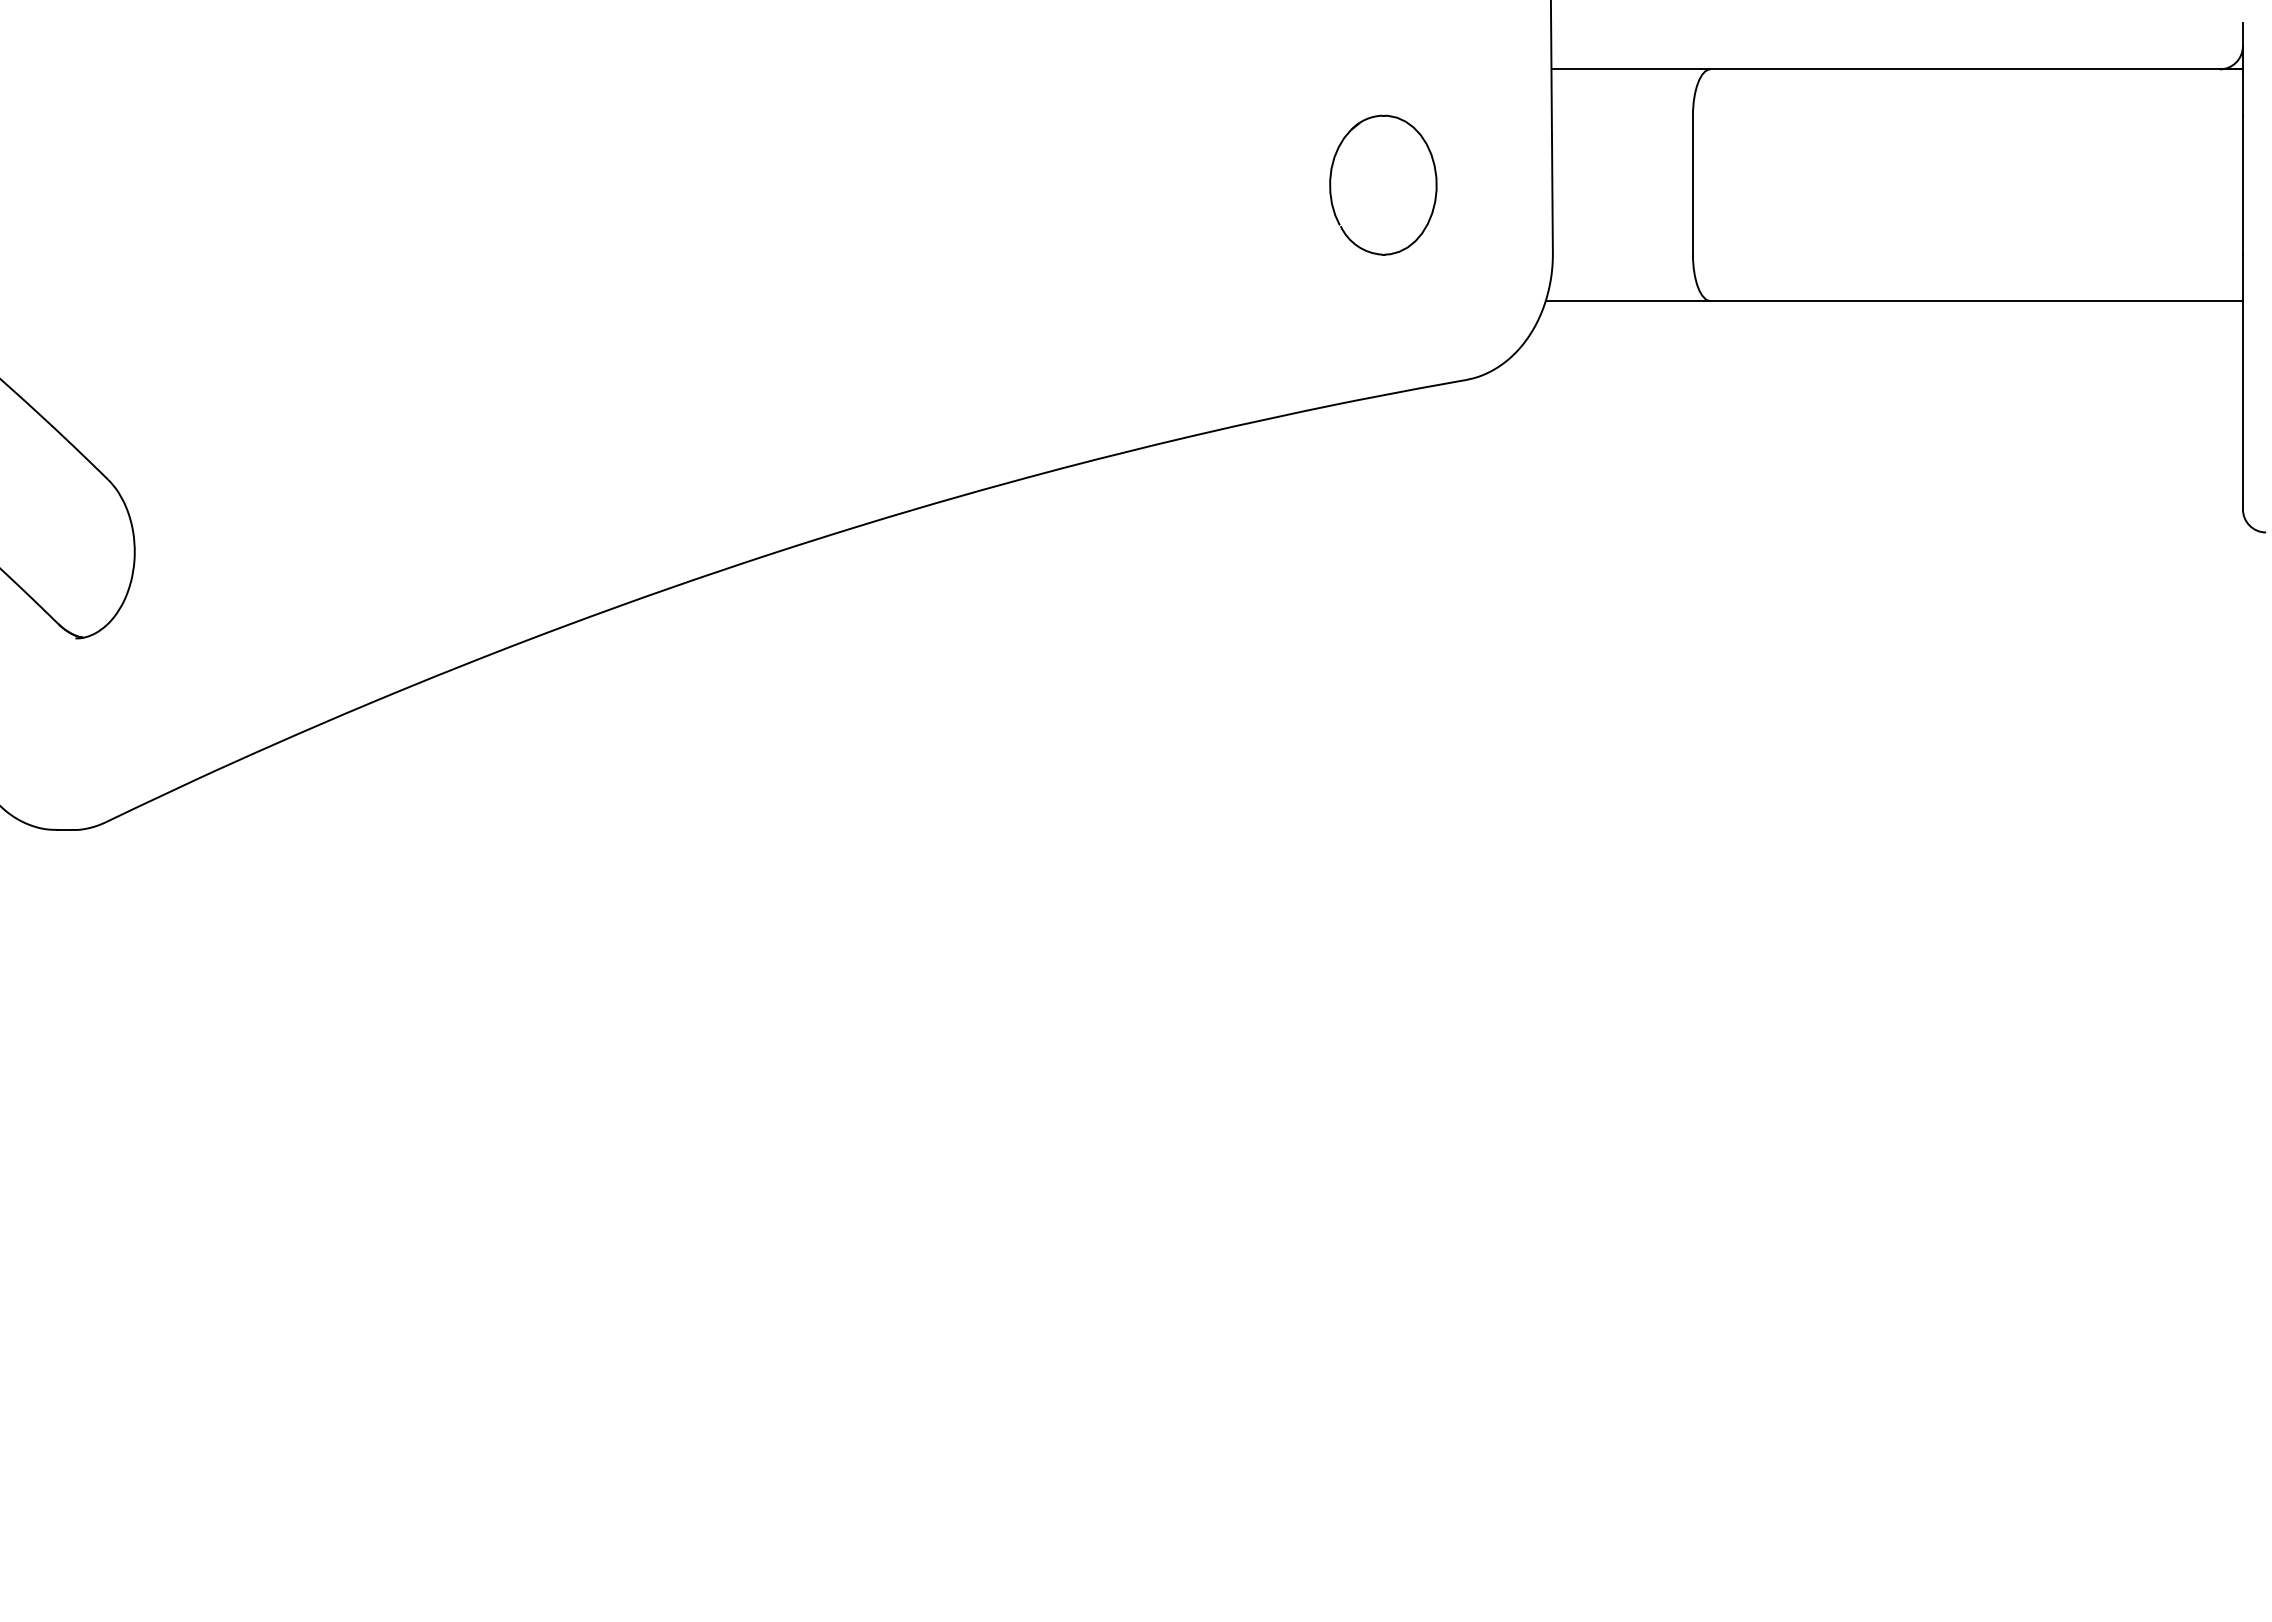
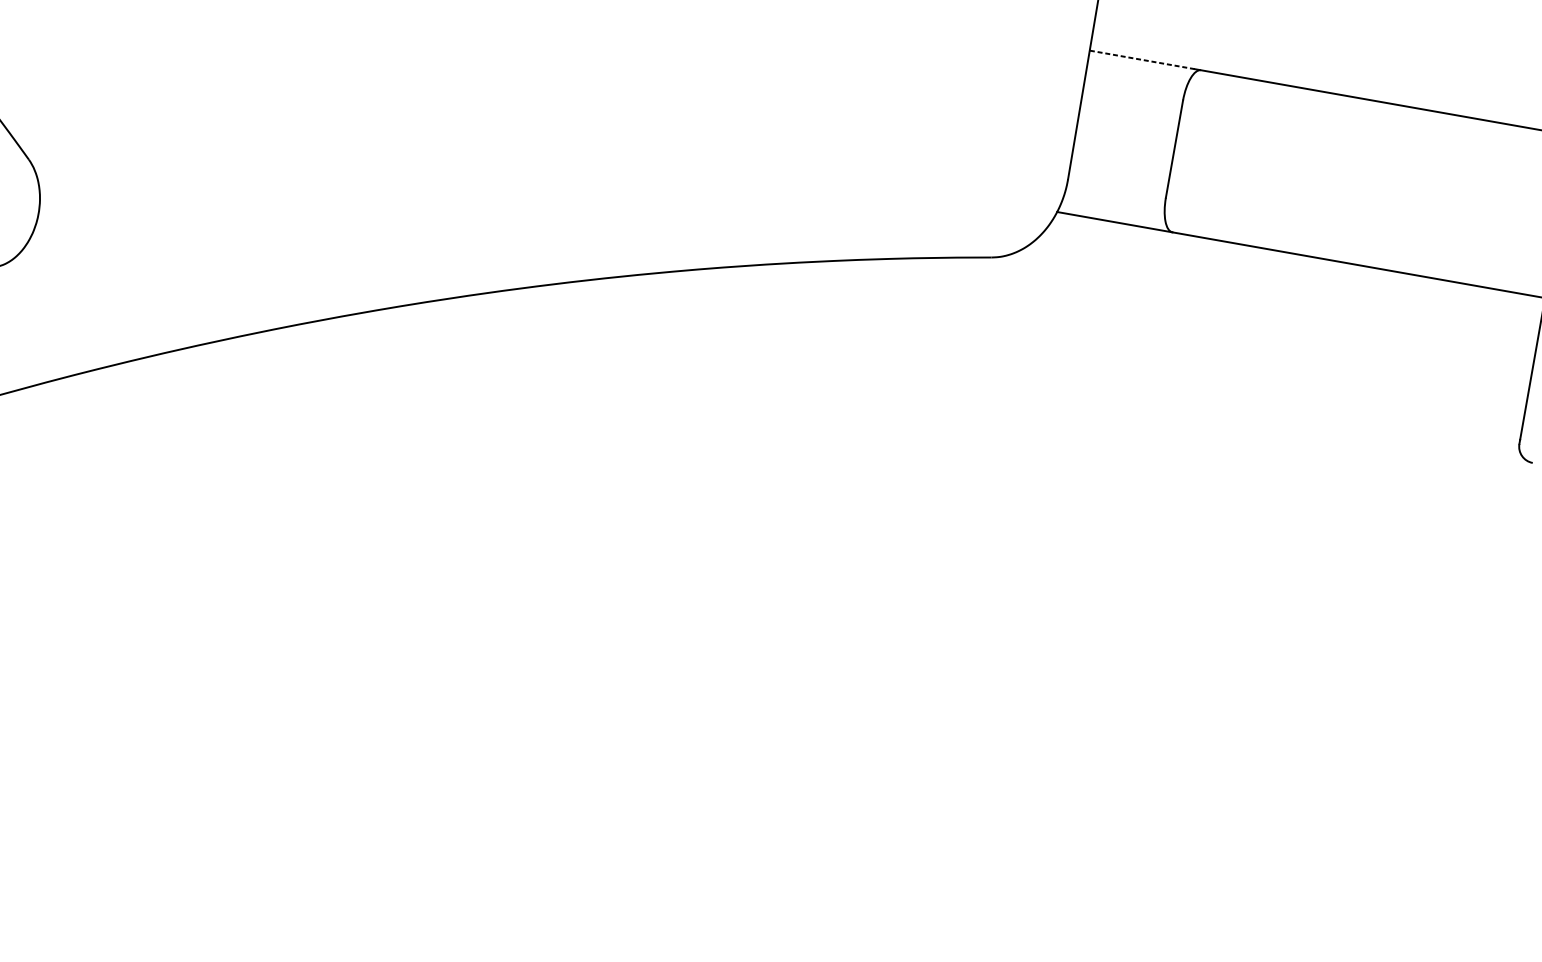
line: (1626, 69) -> (1142, 59), solid -> dashed
part: (1383, 184) -> (957, 110), removed

